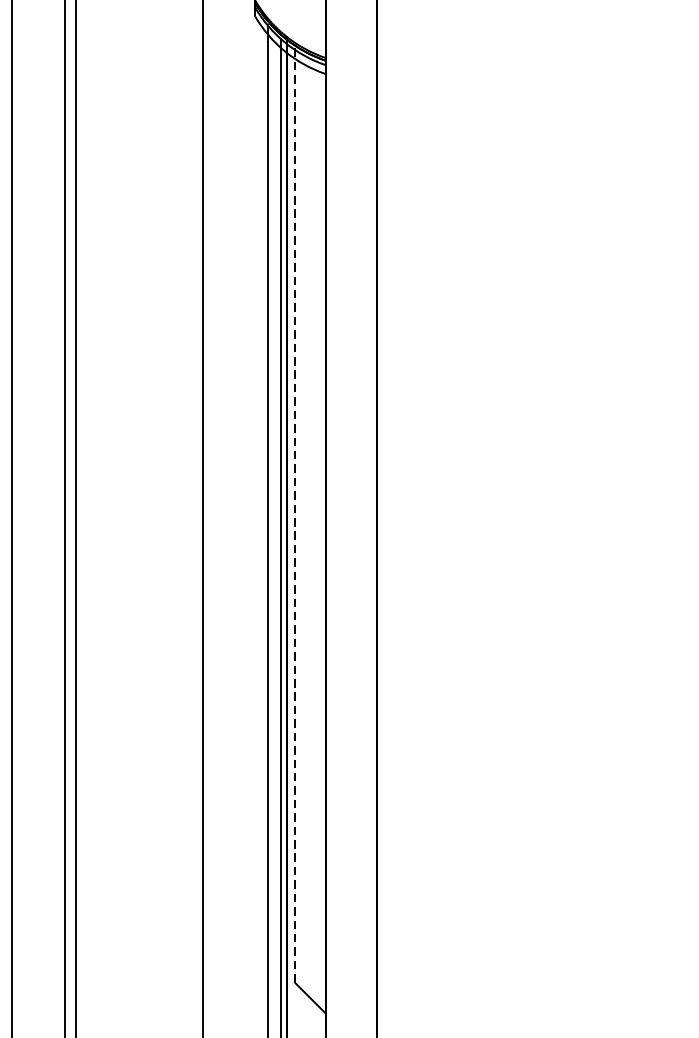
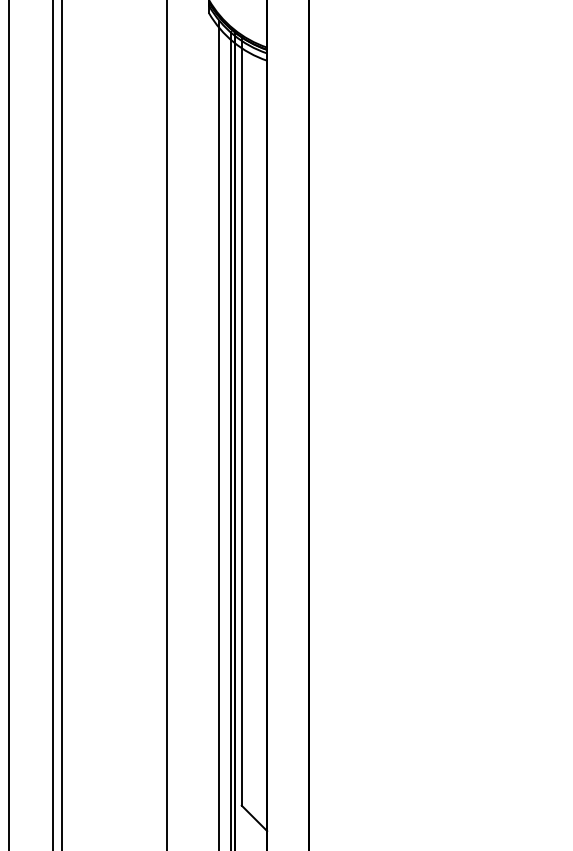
line: (294, 514) -> (241, 421), dashed -> solid

